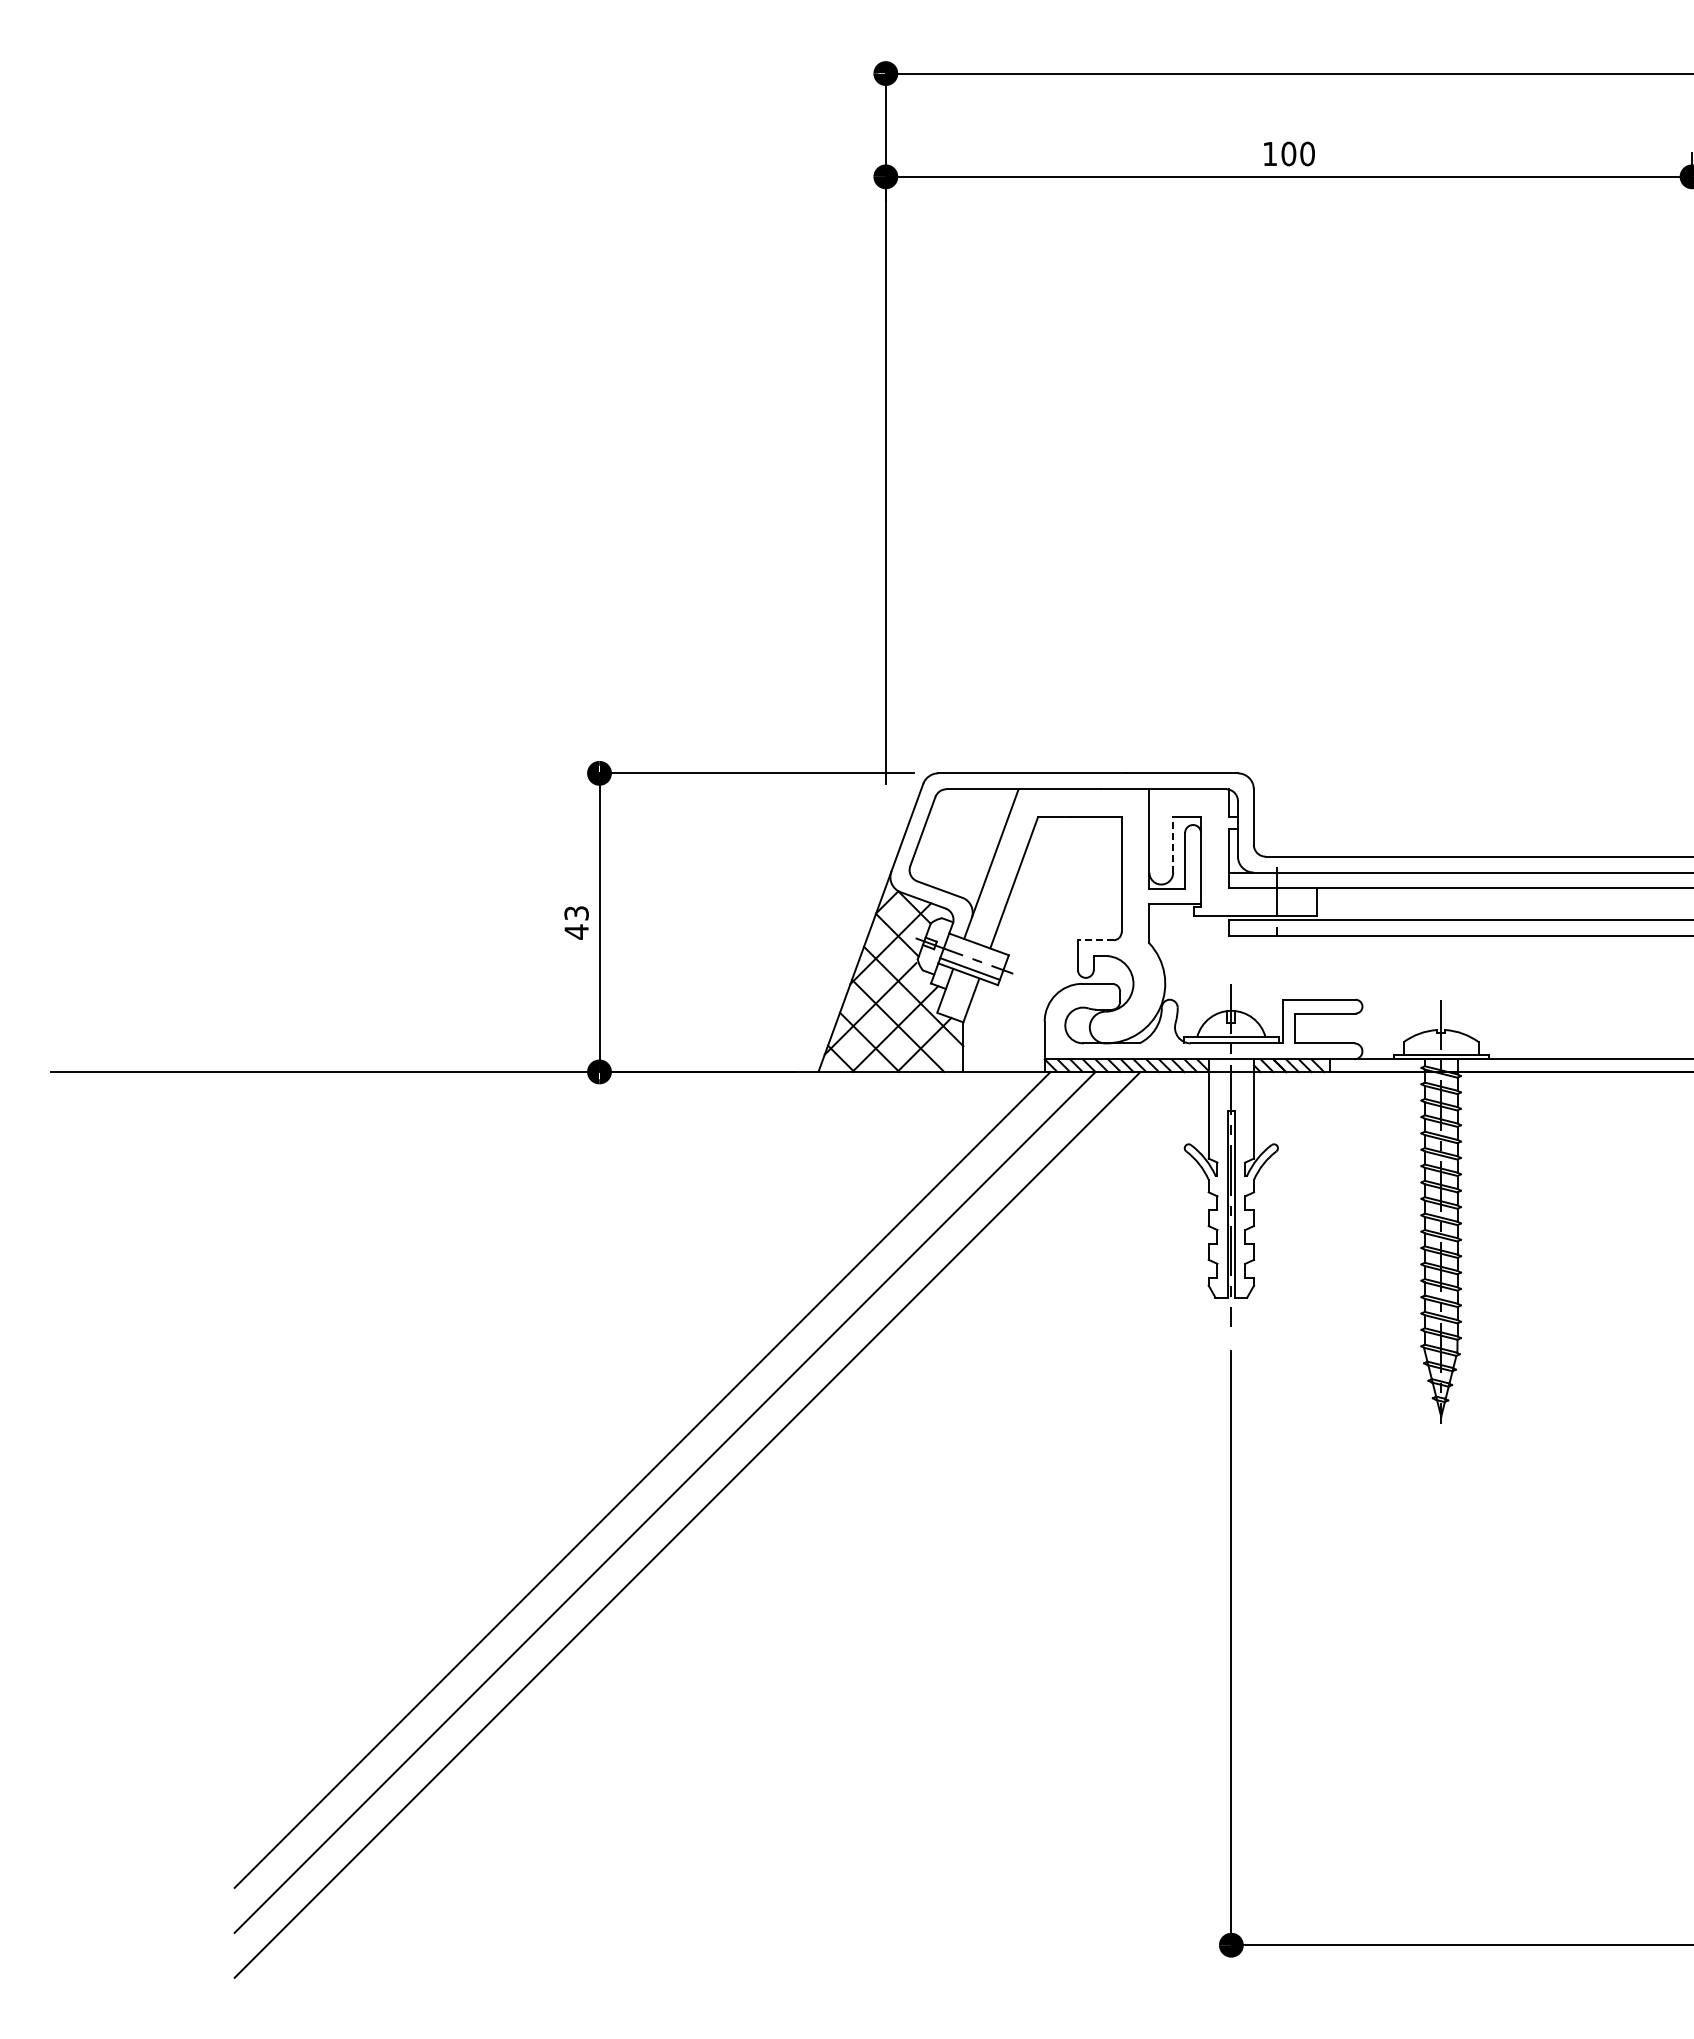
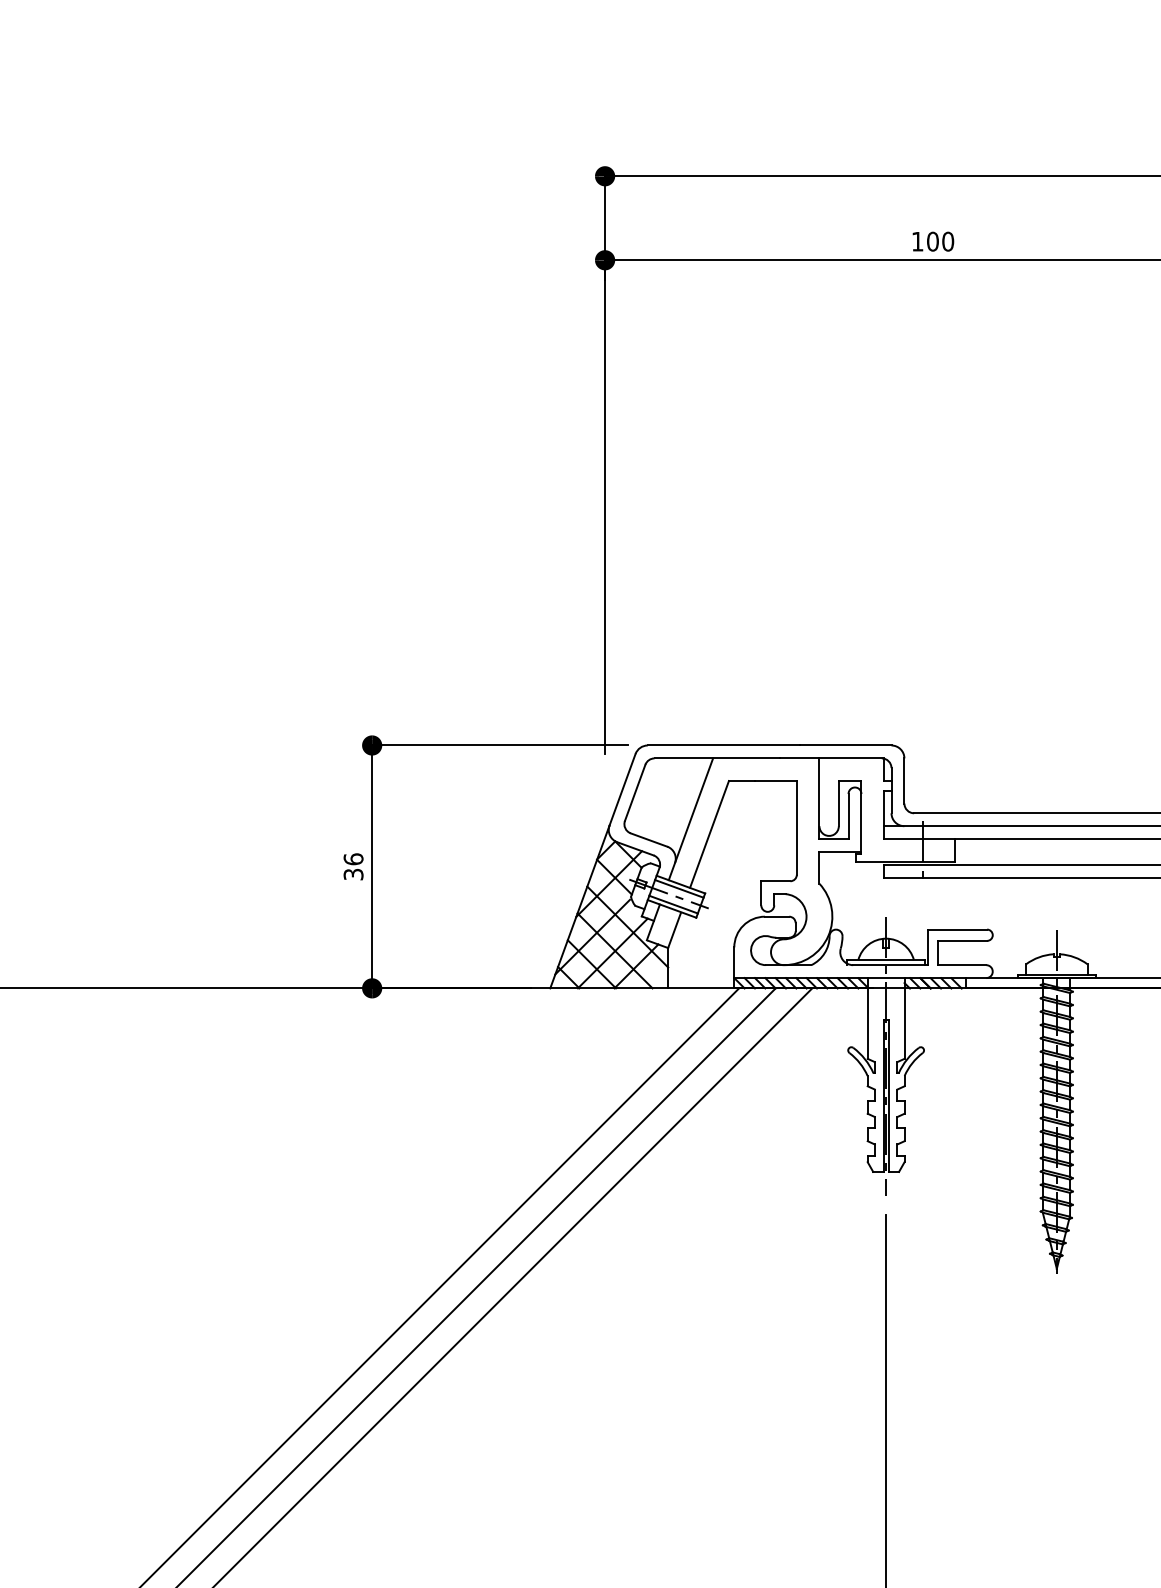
line: (1173, 844) -> (839, 803), dashed -> solid
text: (576, 922) -> (353, 866), 43 -> 36
line: (1095, 940) -> (775, 881), dashed -> solid
line: (976, 949) -> (678, 888), added

